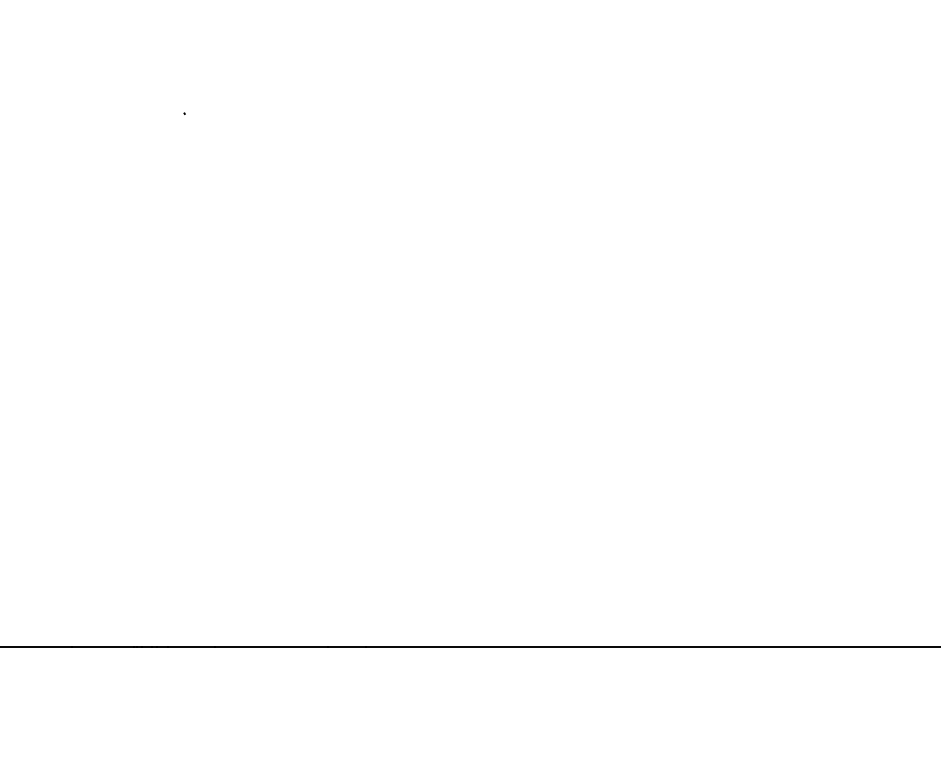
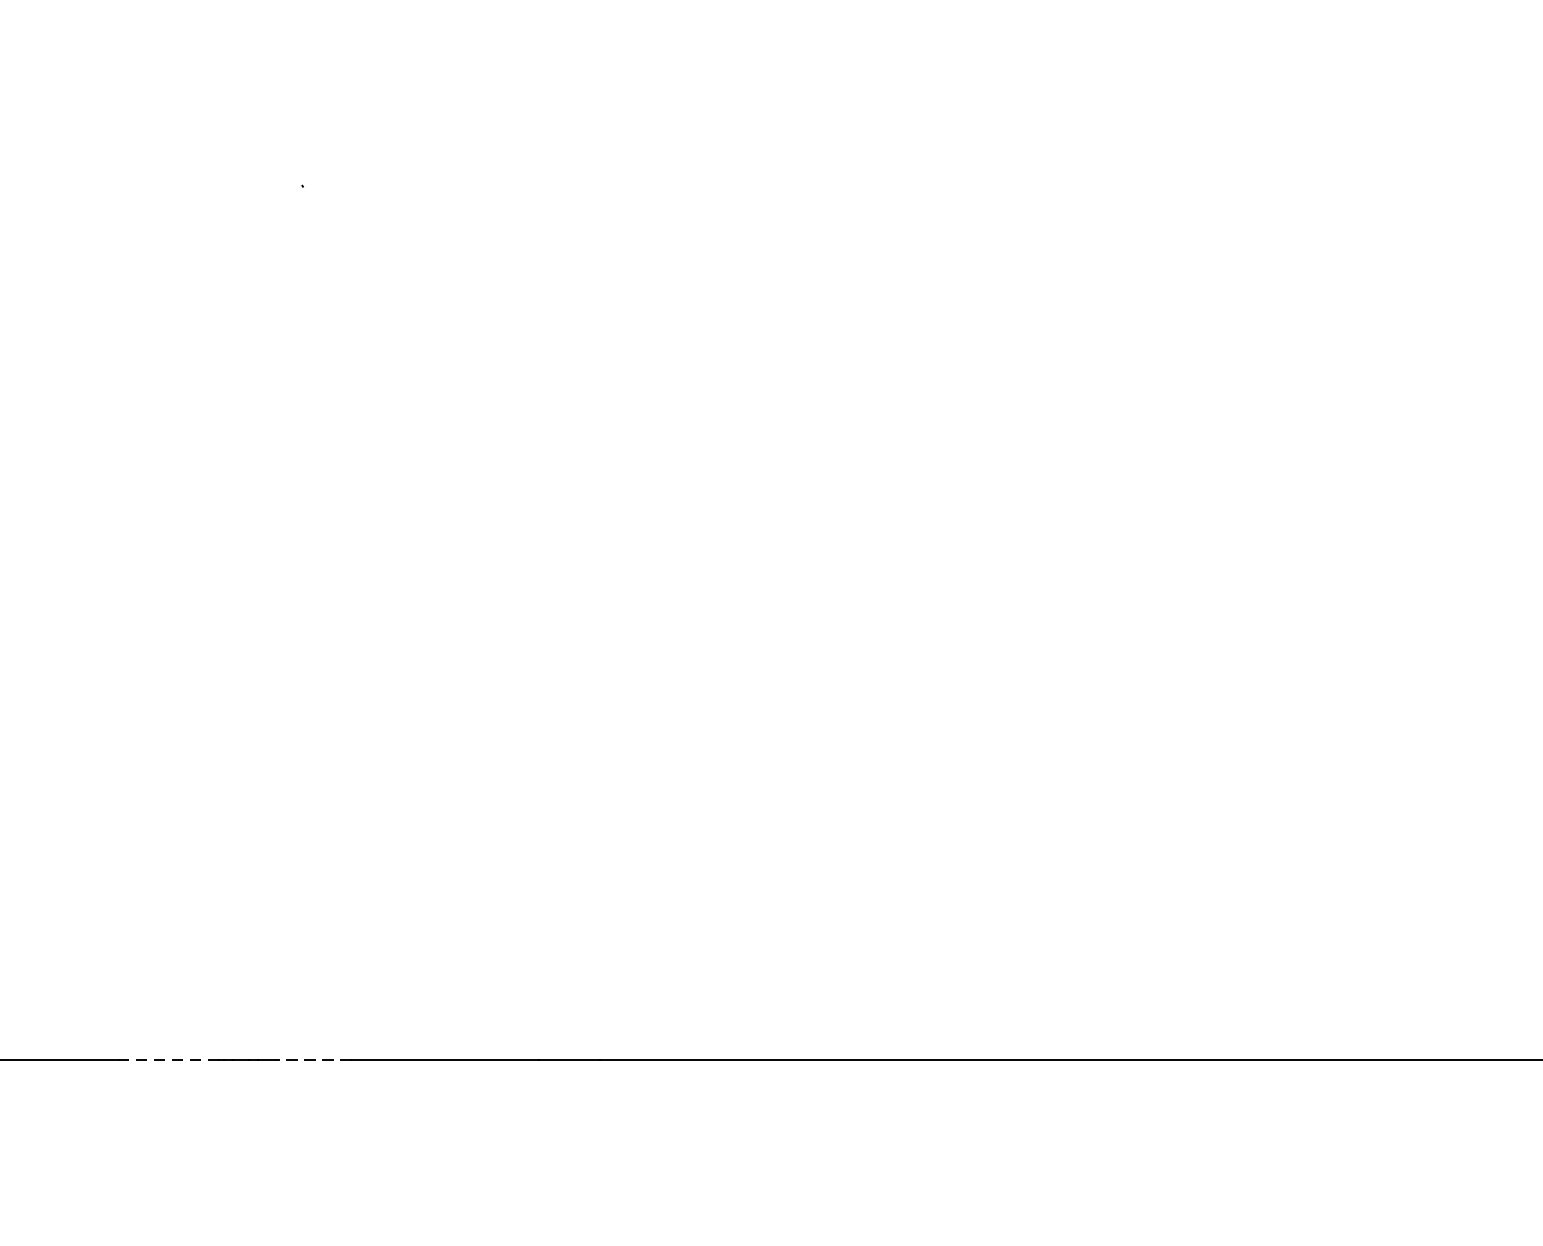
line: (103, 646) -> (169, 1060), solid -> dashed
line: (190, 646) -> (312, 1060), solid -> dashed

